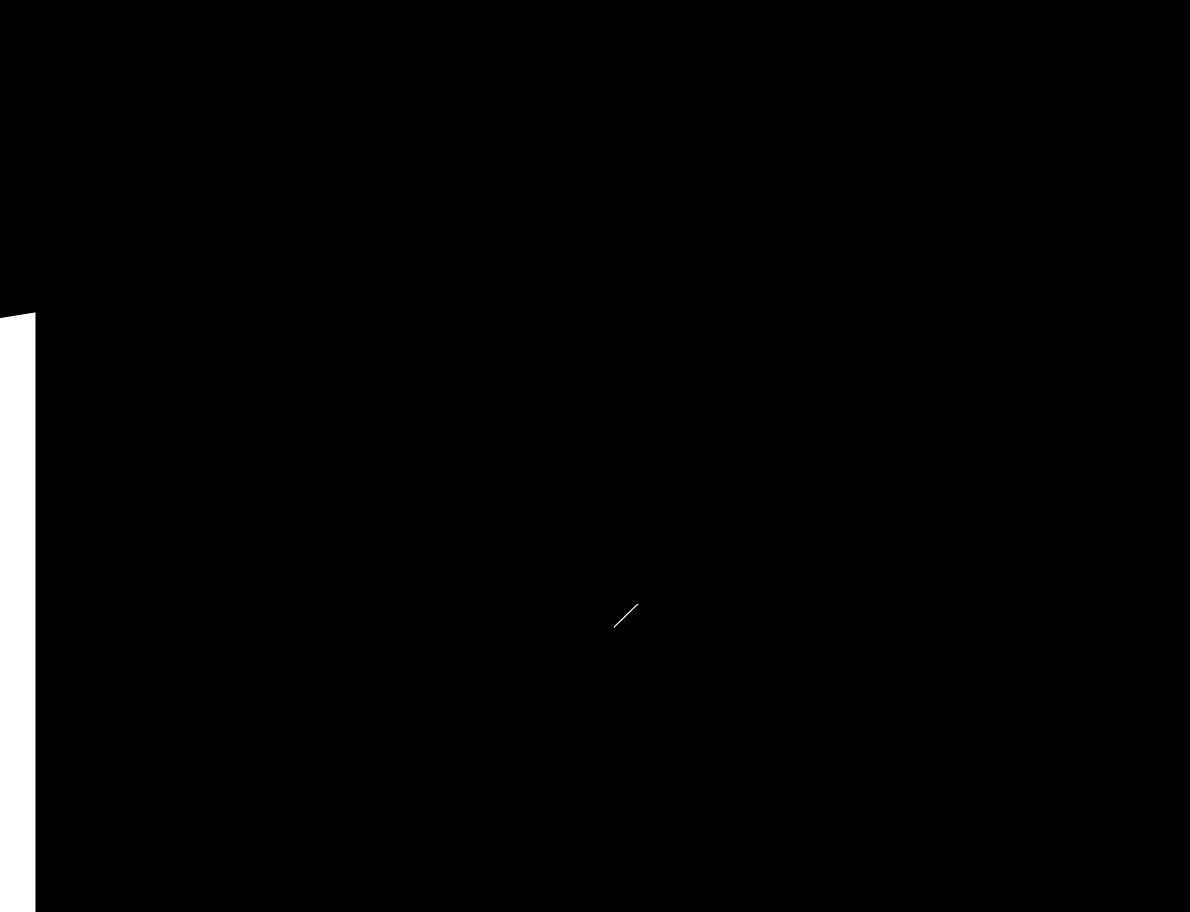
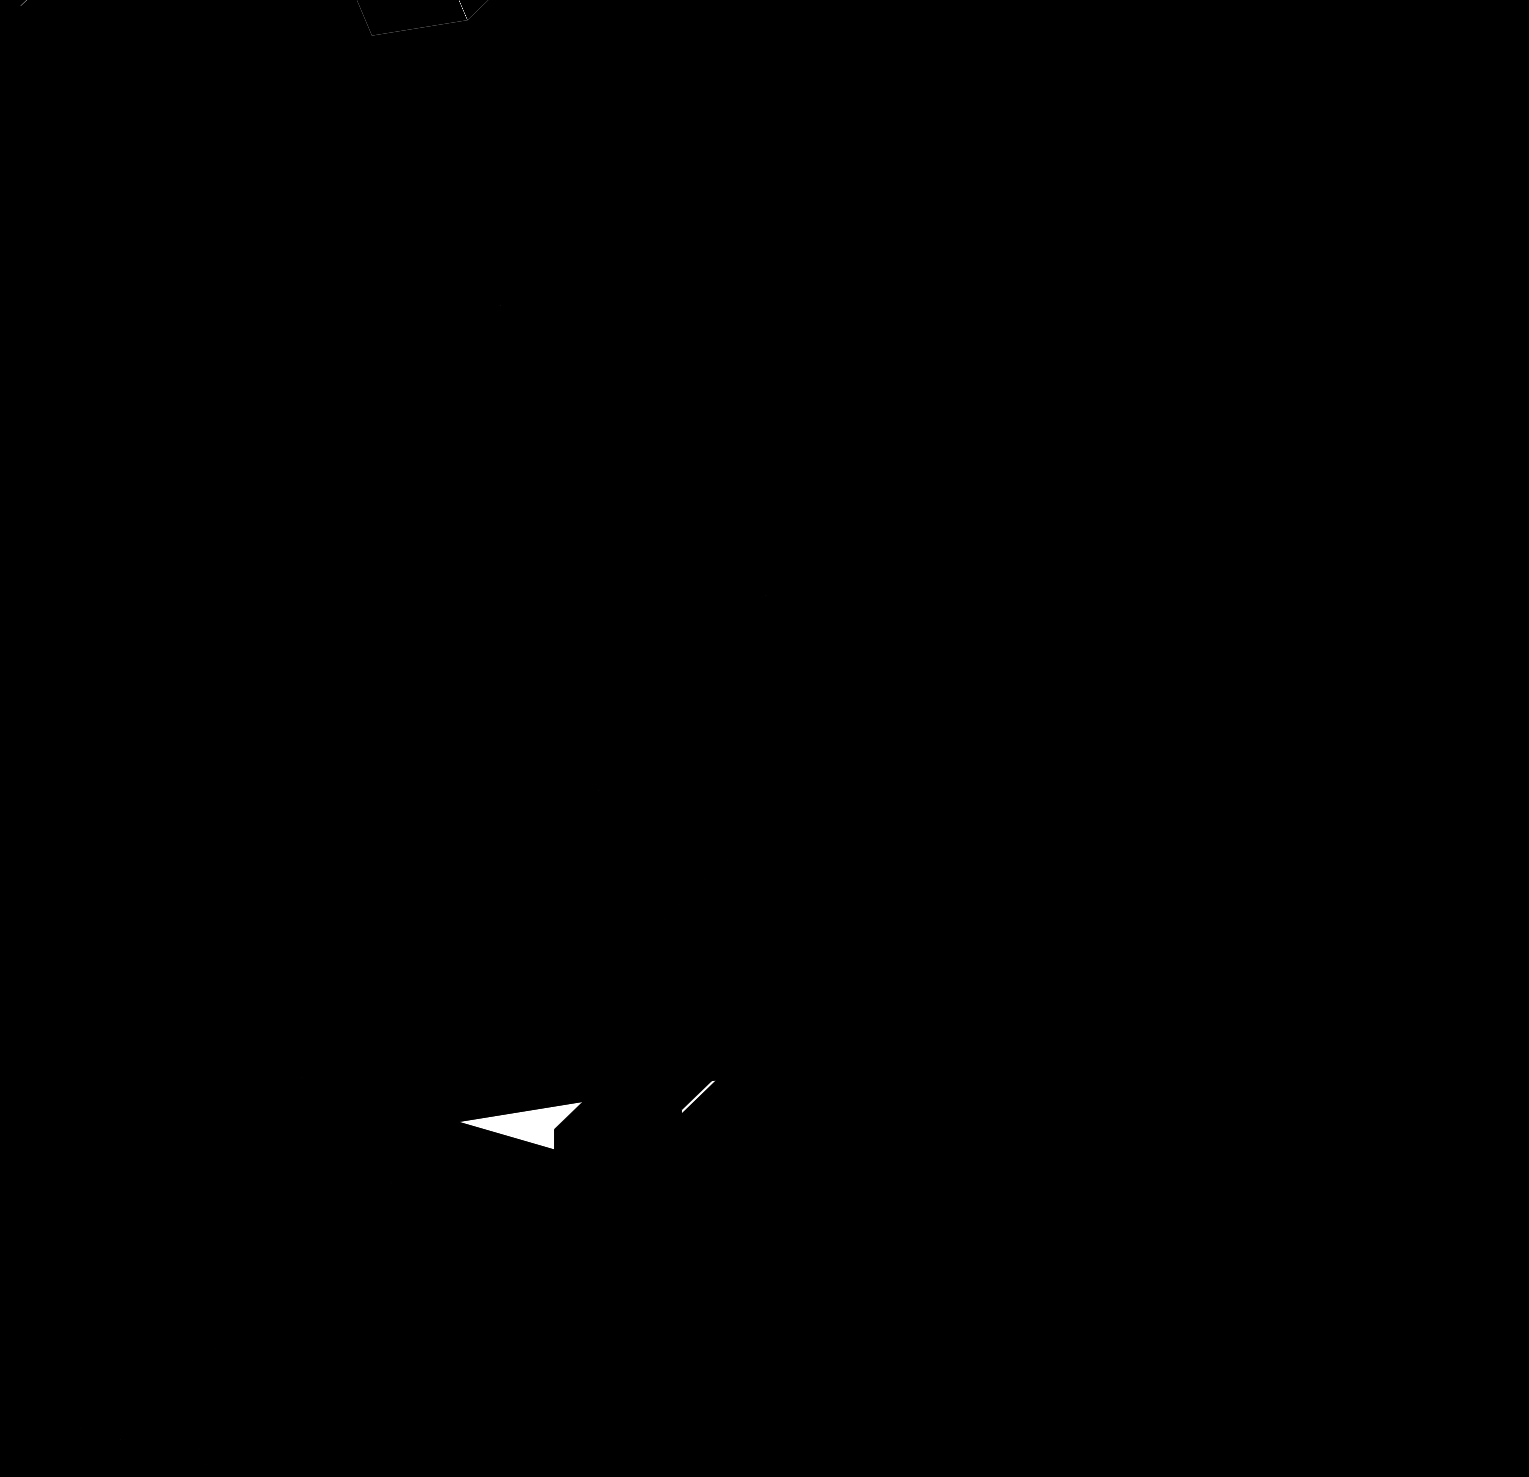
fill: (486, 638) -> (519, 1125), removed

